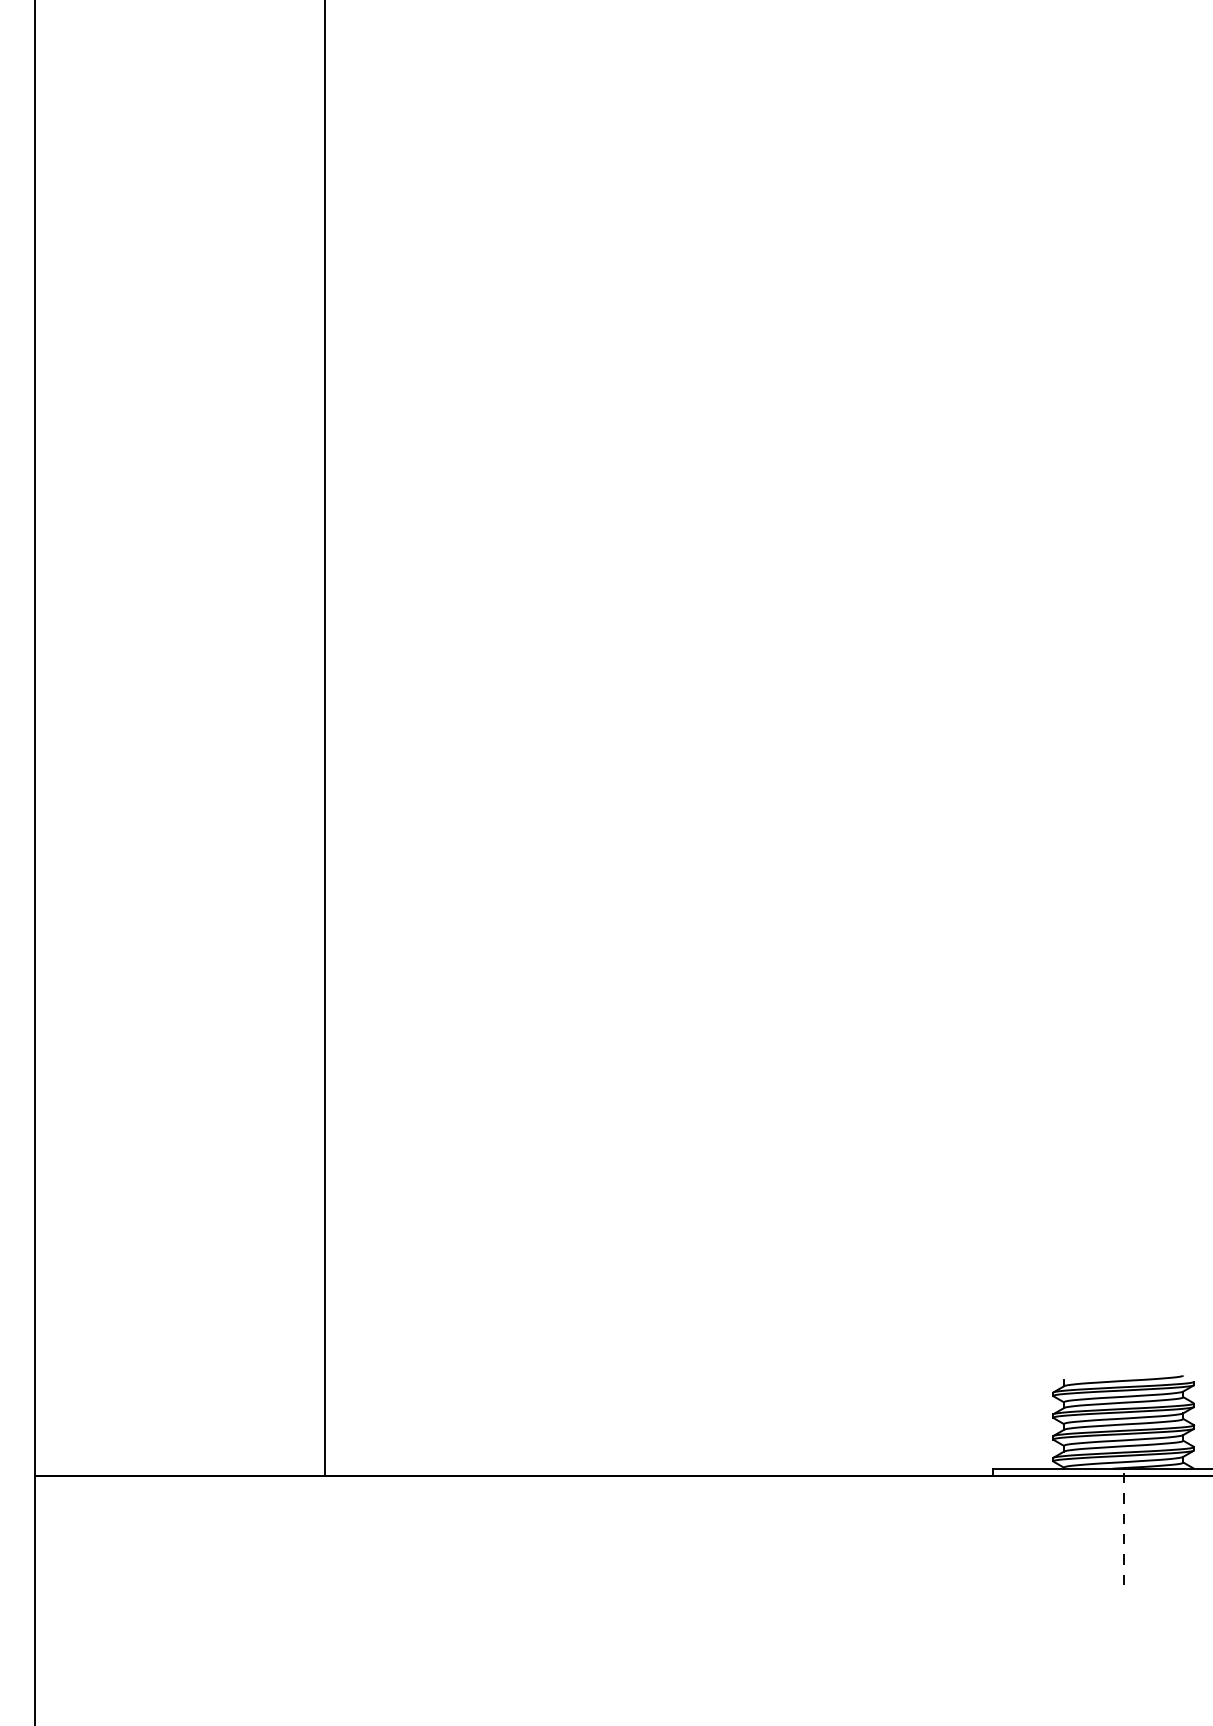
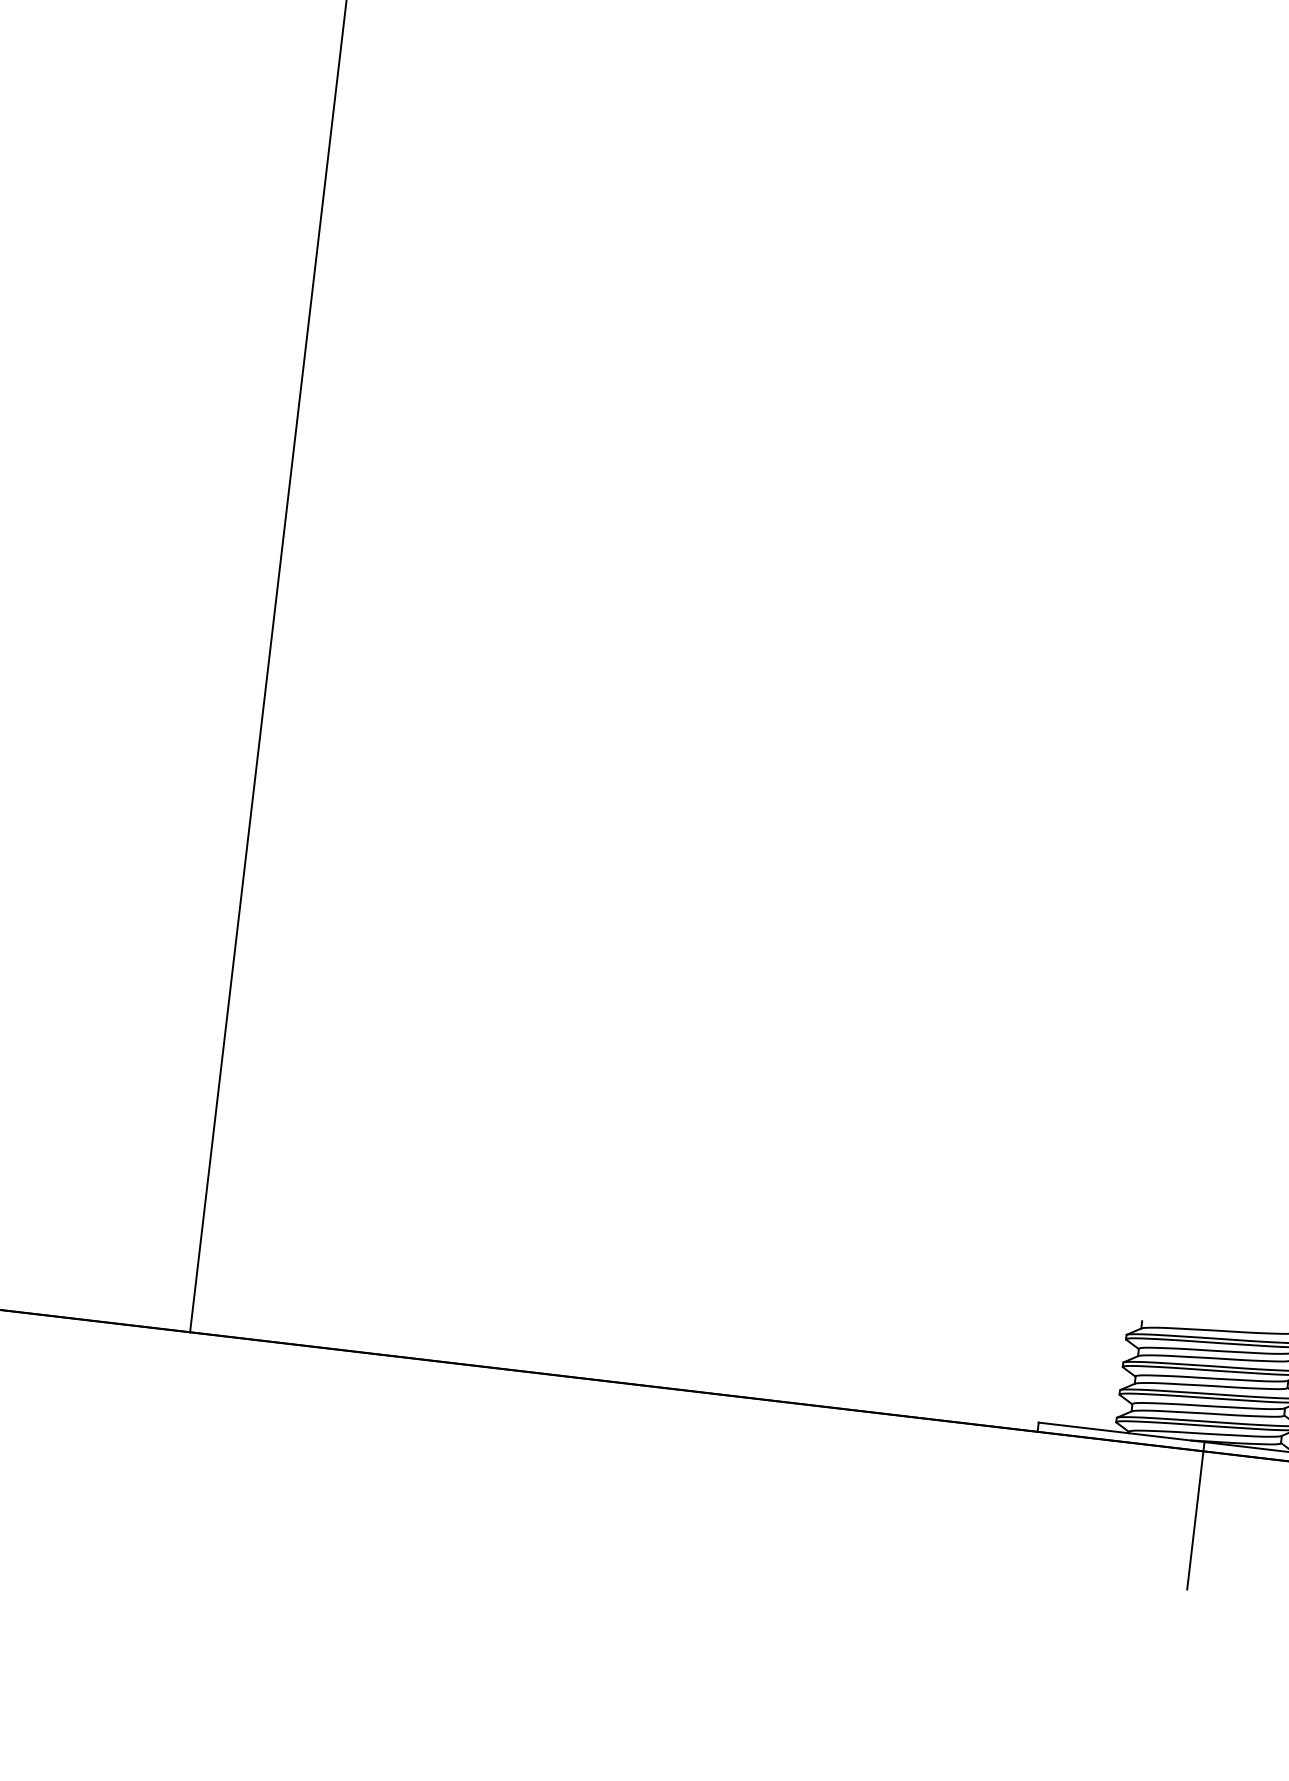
line: (1123, 1526) -> (1195, 1515), dashed -> solid

